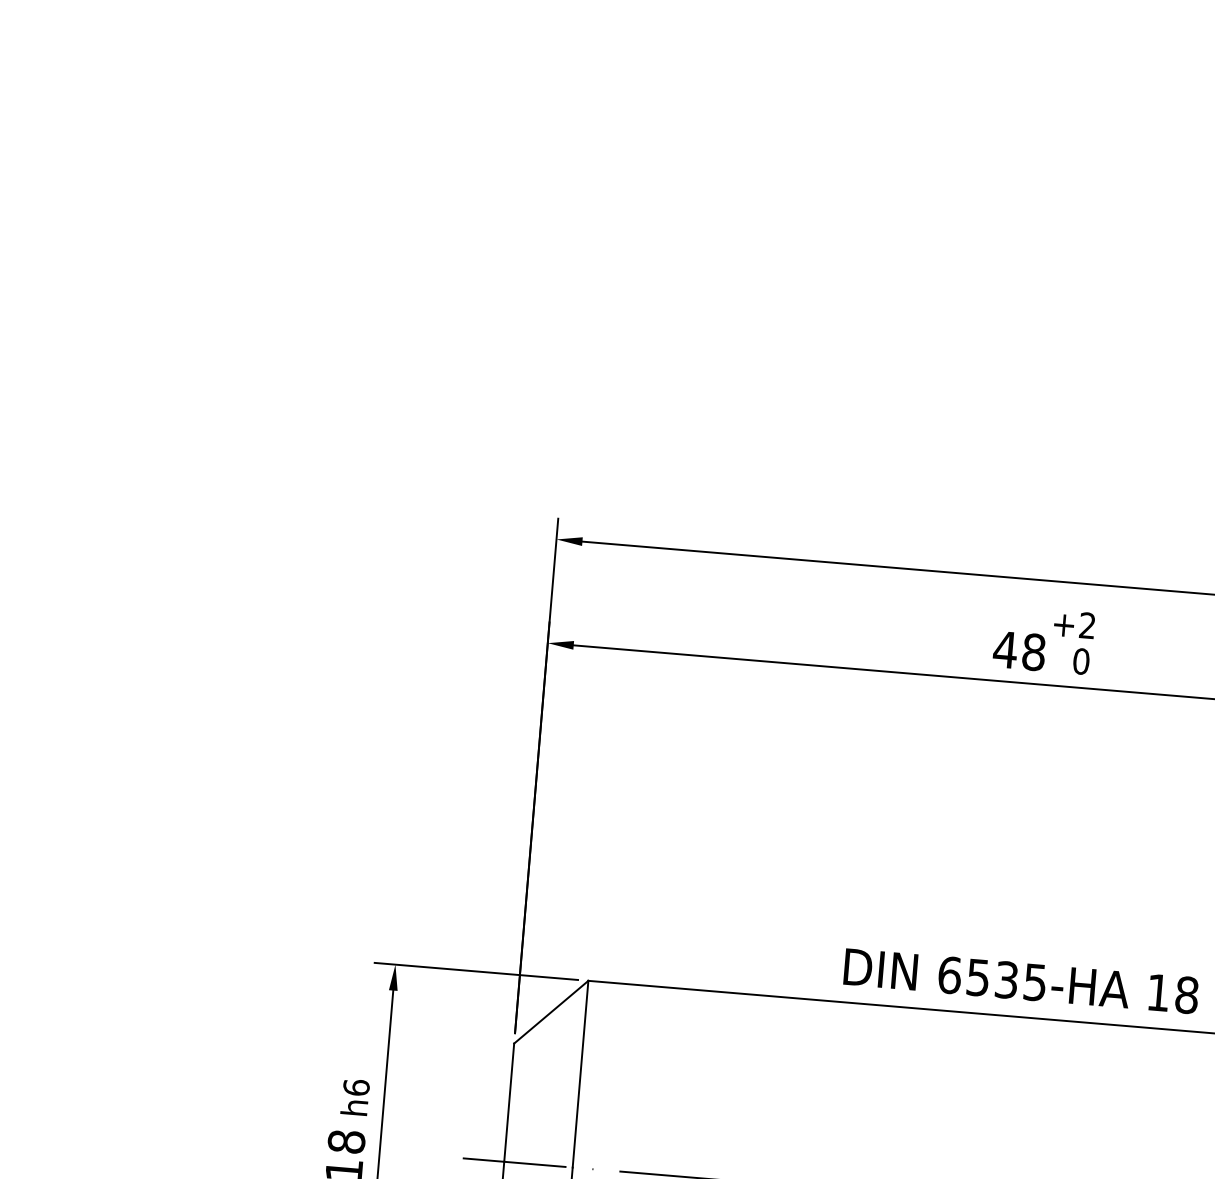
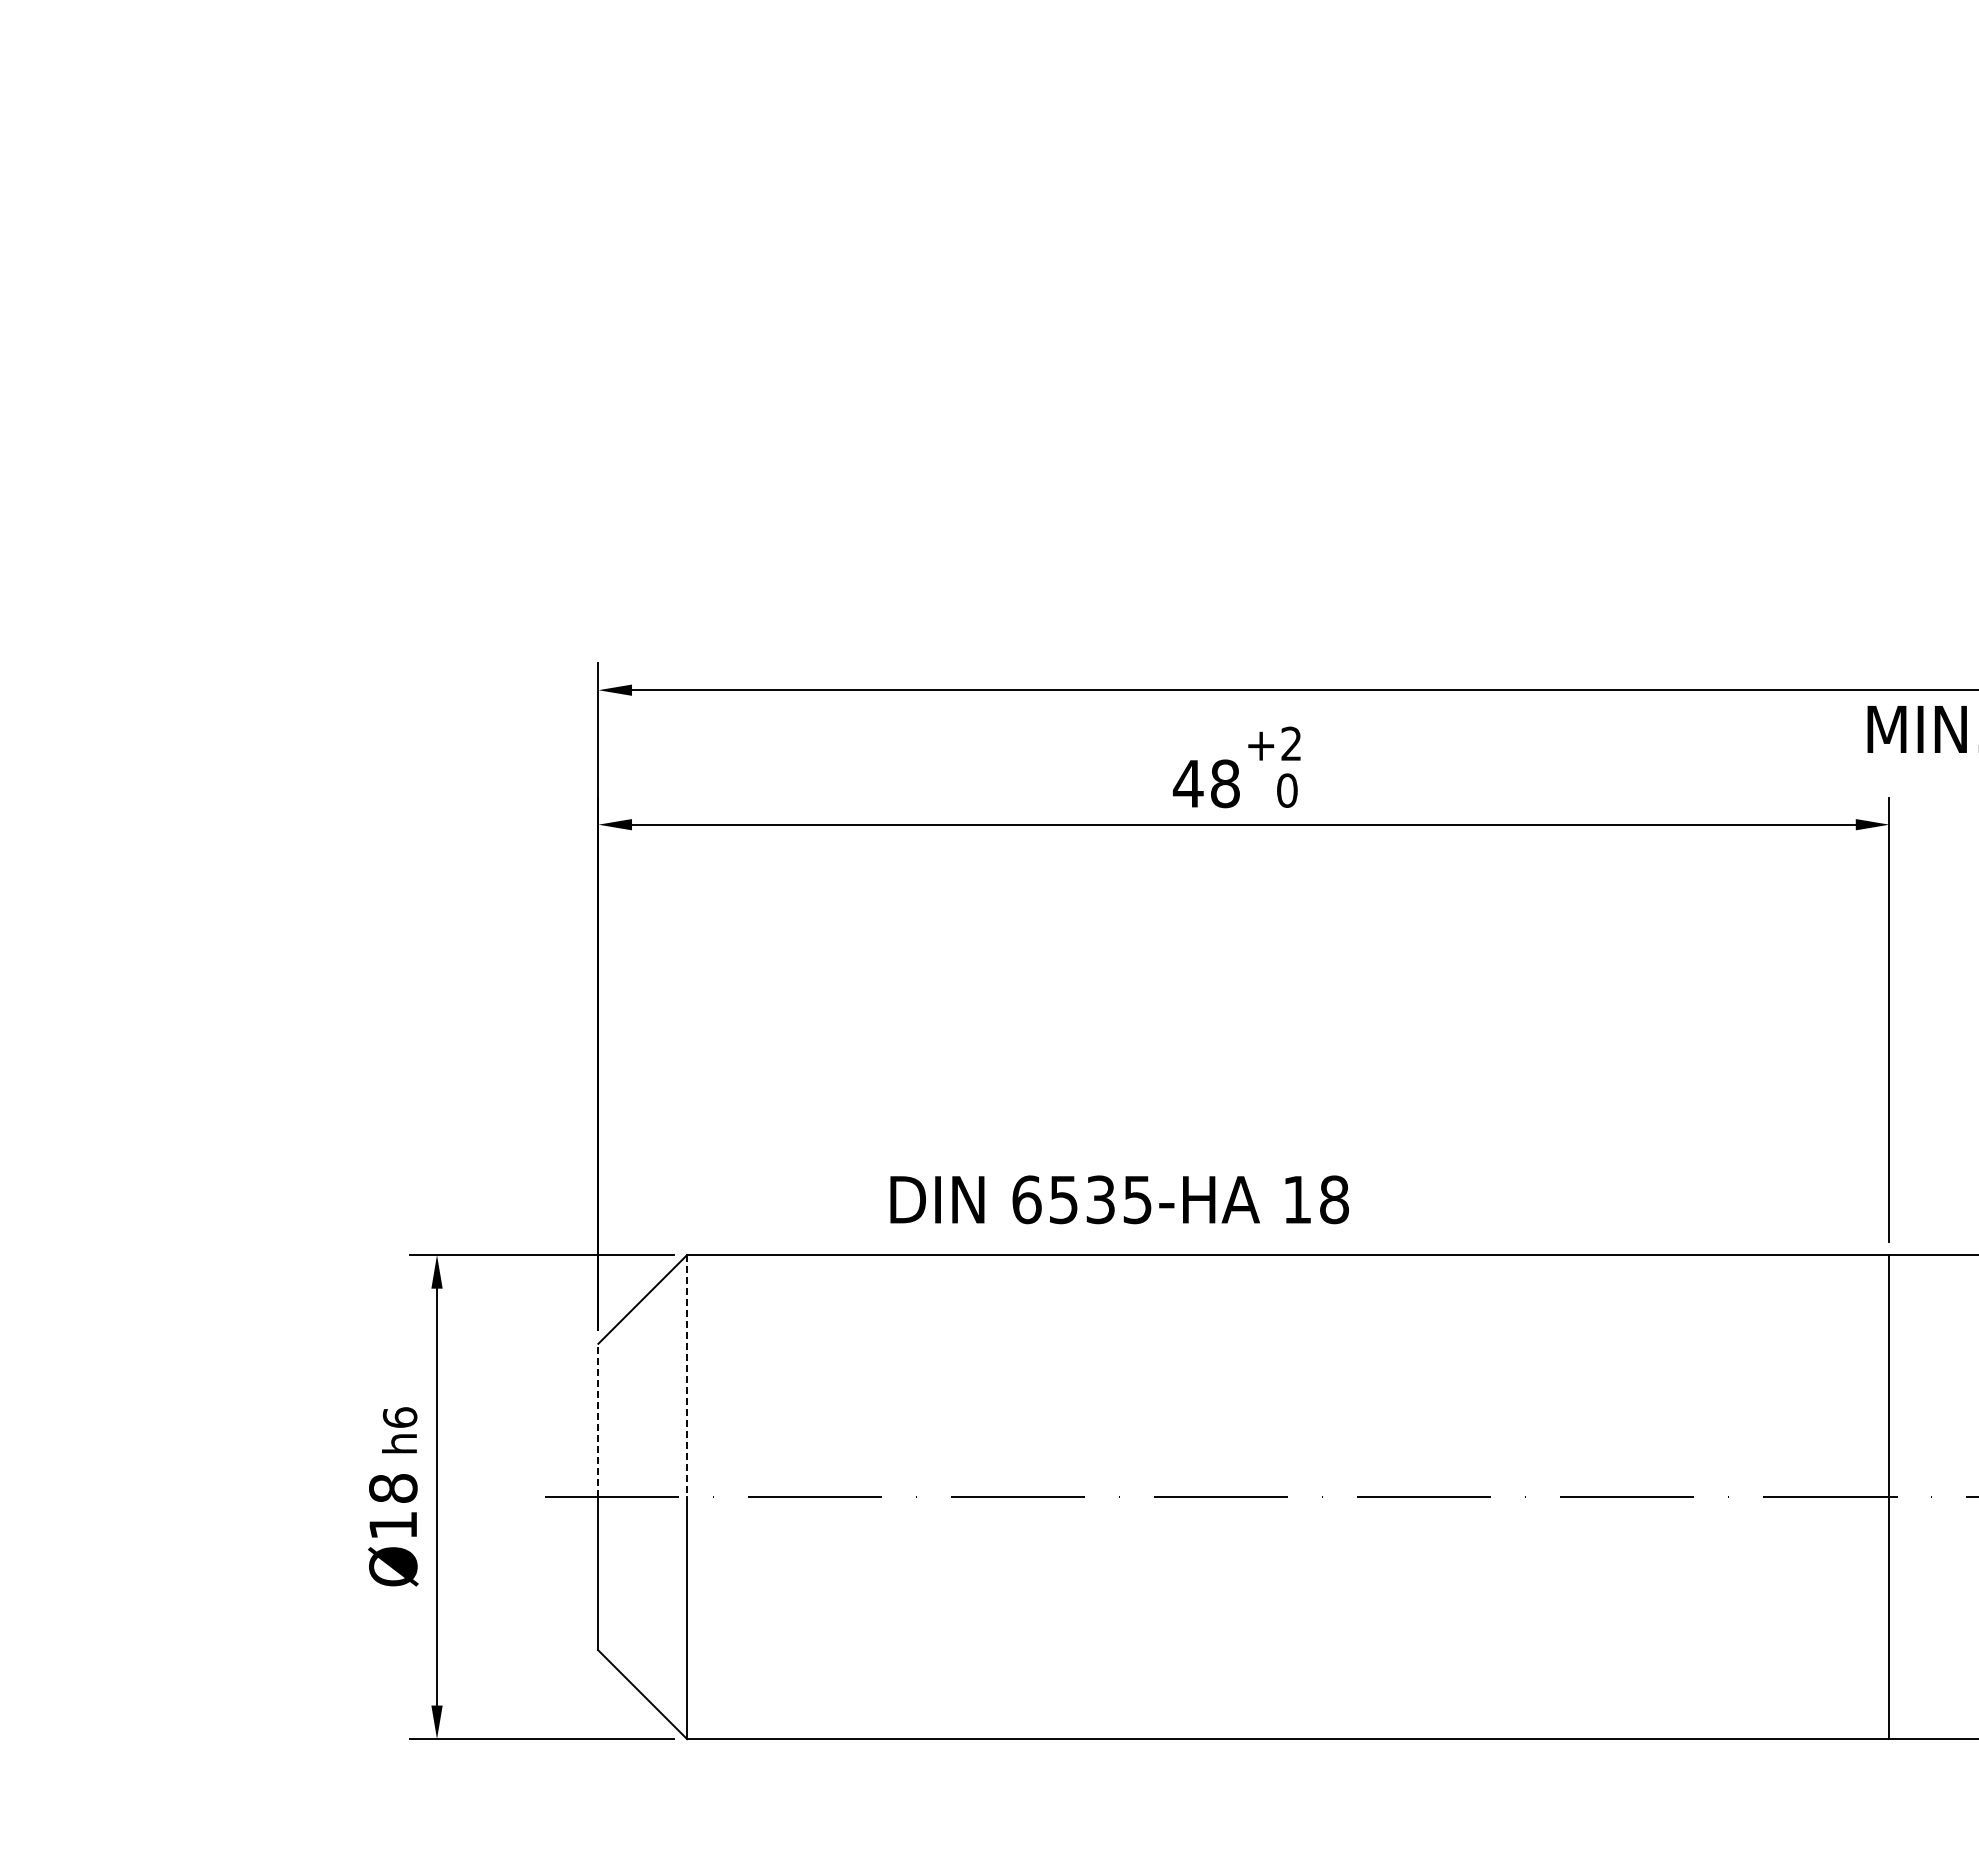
text: (1021, 981) -> (1119, 1199), moved
line: (580, 1074) -> (687, 1376), solid -> dashed
line: (509, 1102) -> (598, 1420), solid -> dashed

